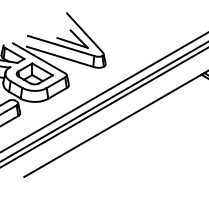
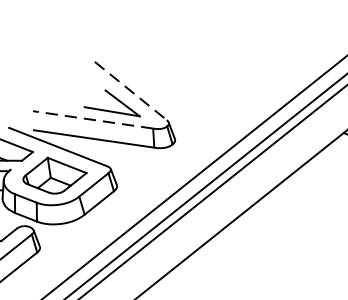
line: (85, 33) -> (132, 91), solid -> dashed
line: (61, 45) -> (93, 119), solid -> dashed

